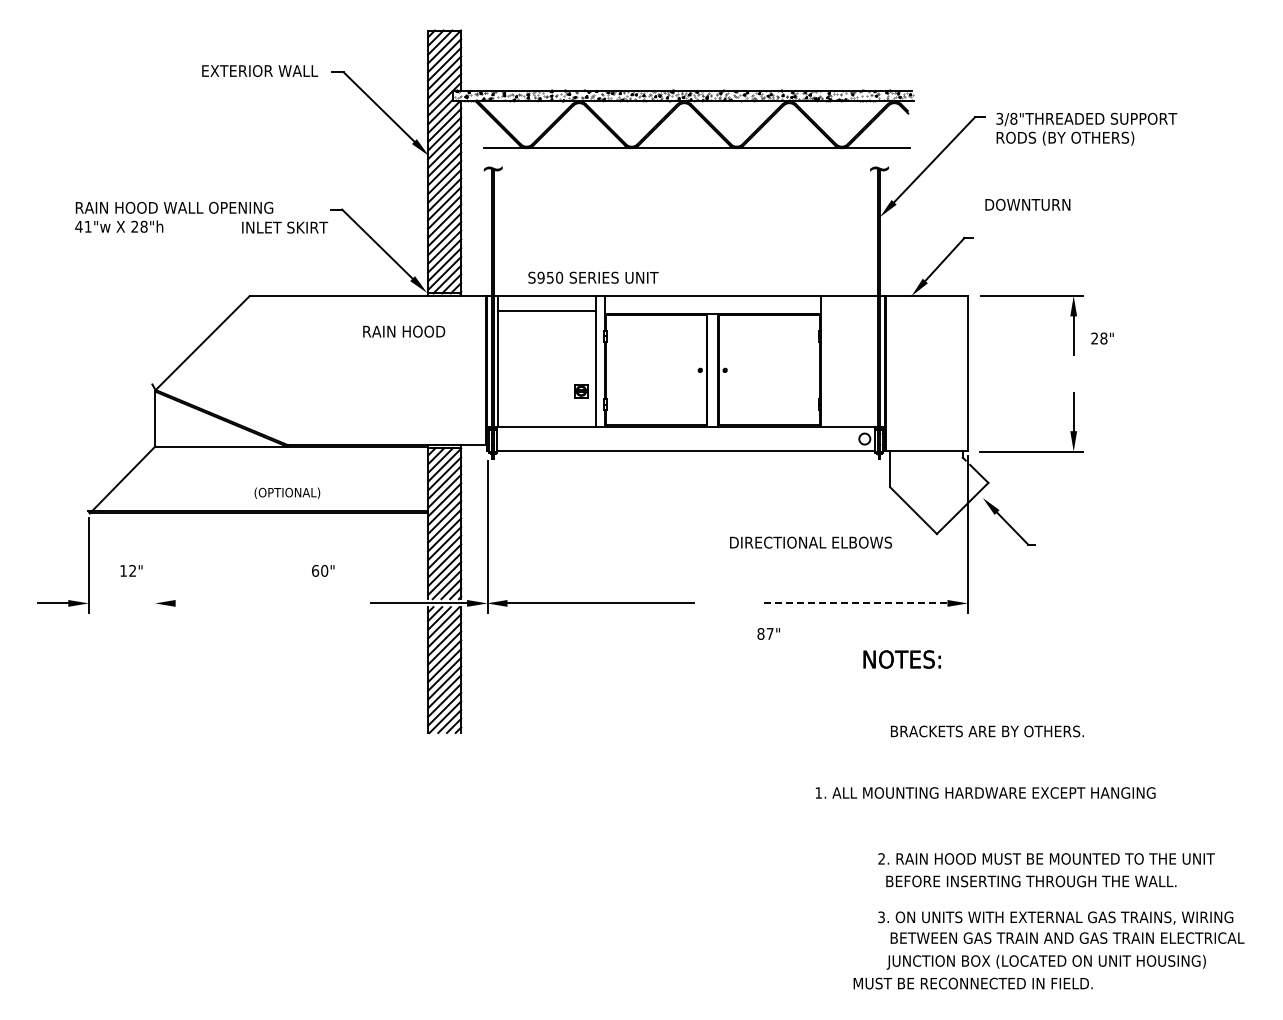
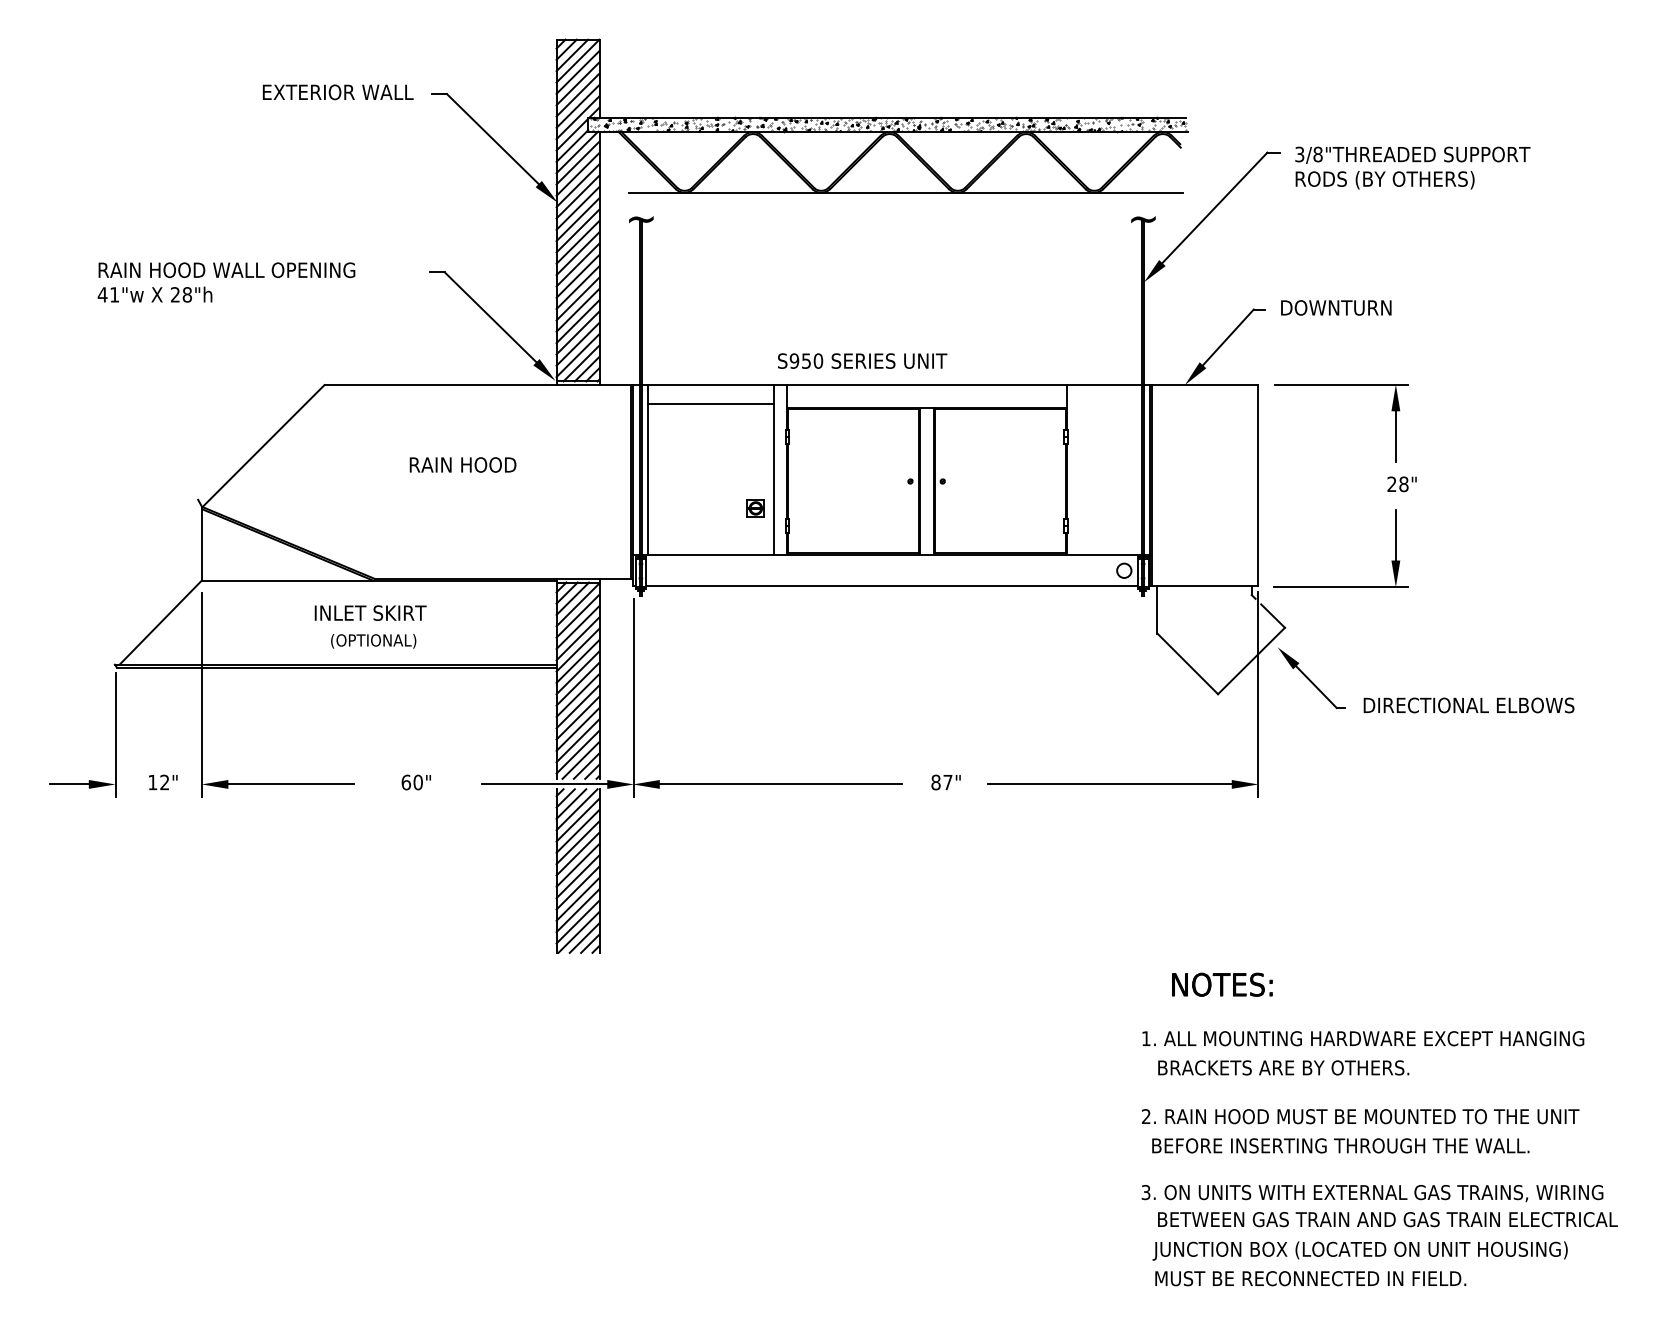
text: (1027, 204) -> (1335, 307), moved
text: (285, 227) -> (371, 612), moved
text: (593, 277) -> (862, 360), moved
text: (404, 331) -> (463, 464), moved
text: (1102, 338) -> (1402, 484), moved
line: (155, 534) -> (202, 694), added
text: (810, 542) -> (1468, 705), moved
text: (131, 570) -> (163, 781), moved
text: (323, 570) -> (416, 781), moved
line: (223, 603) -> (290, 784), added
line: (853, 603) -> (1109, 784), dashed -> solid
text: (768, 633) -> (945, 781), moved
text: (901, 659) -> (1221, 984), moved
text: (987, 731) -> (1283, 1067), moved
text: (985, 792) -> (1363, 1038), moved
text: (972, 983) -> (1309, 1278), moved

